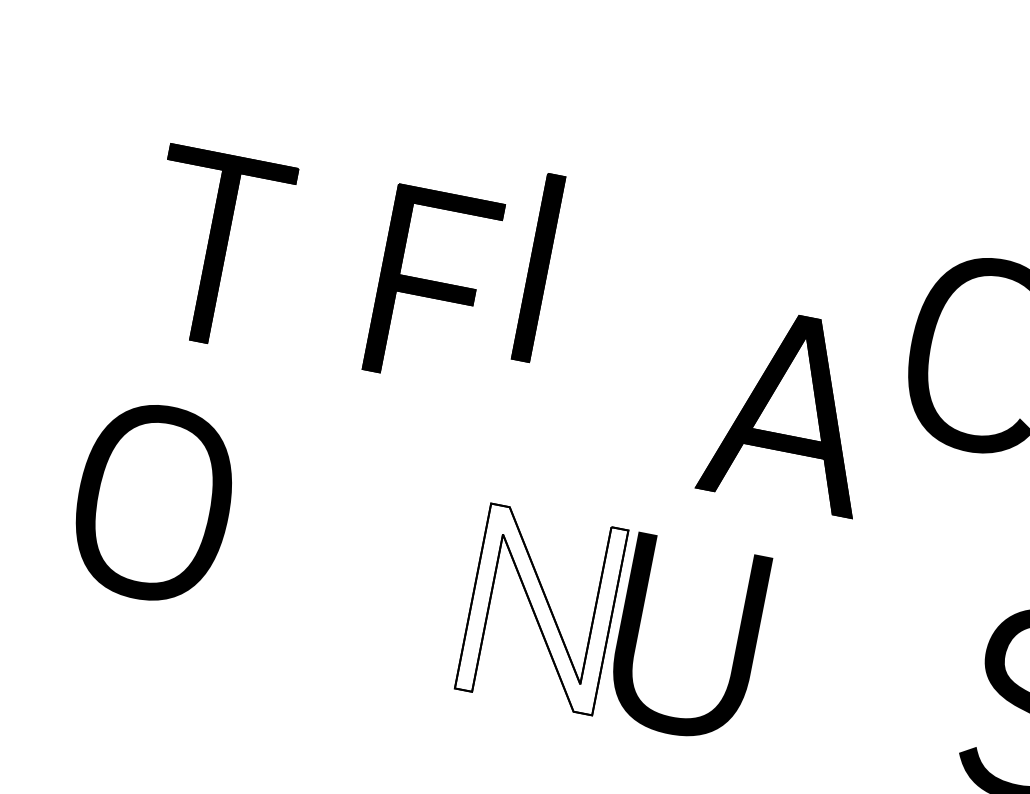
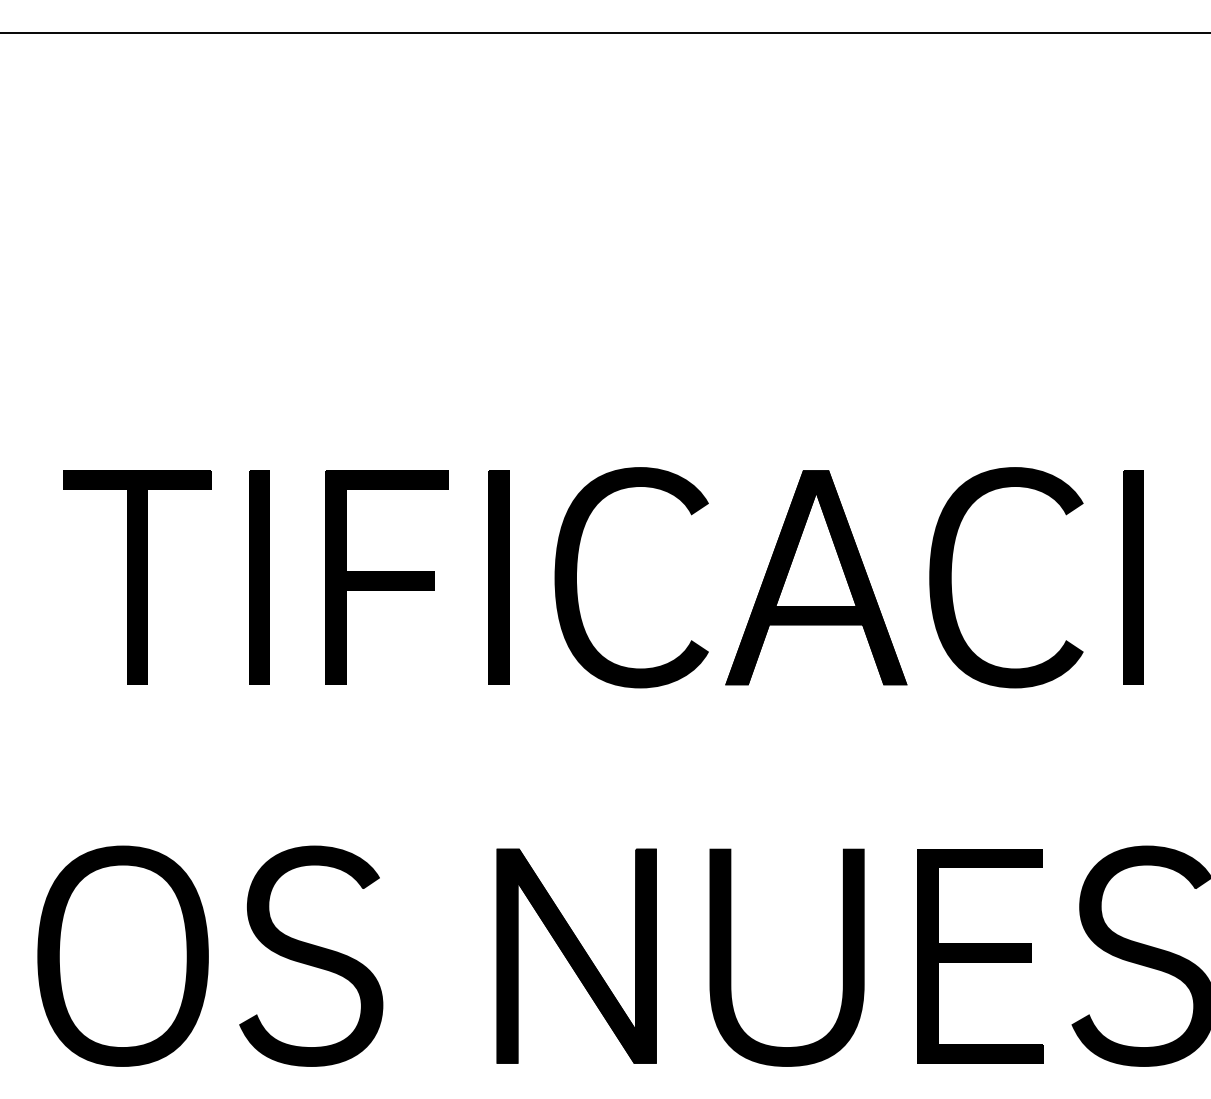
part: (330, 226) -> (259, 577), added
part: (216, 248) -> (137, 577), moved
part: (607, 275) -> (577, 570), added
part: (433, 286) -> (386, 577), moved
part: (792, 410) -> (816, 577), moved
part: (153, 502) -> (122, 955), moved
part: (311, 563) -> (311, 955), added
fill: (541, 608) -> (576, 955), added
part: (639, 629) -> (731, 957), moved
part: (891, 678) -> (980, 956), added

